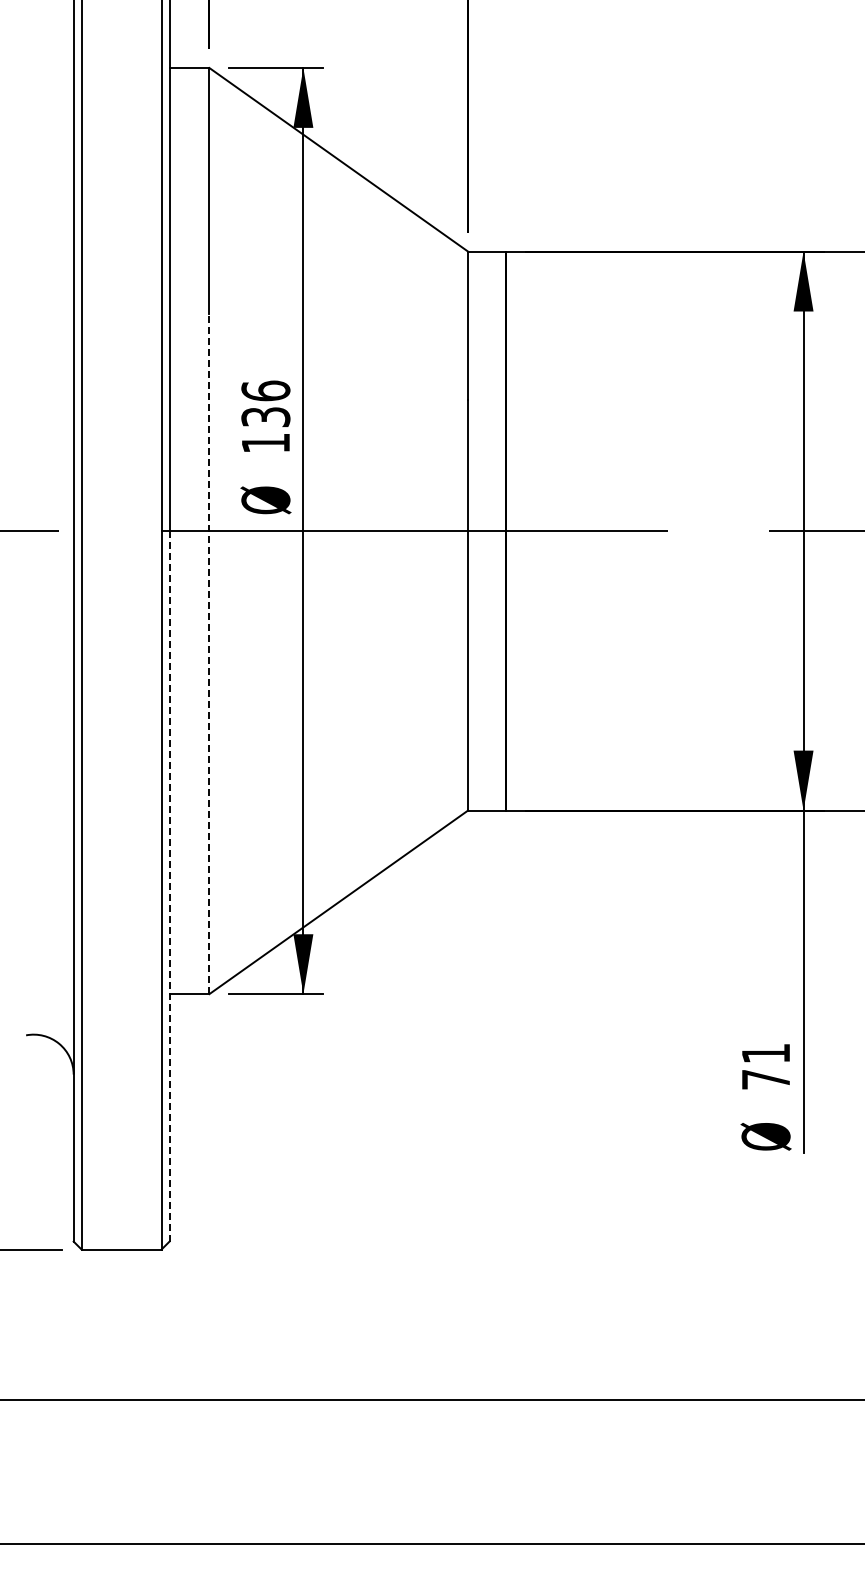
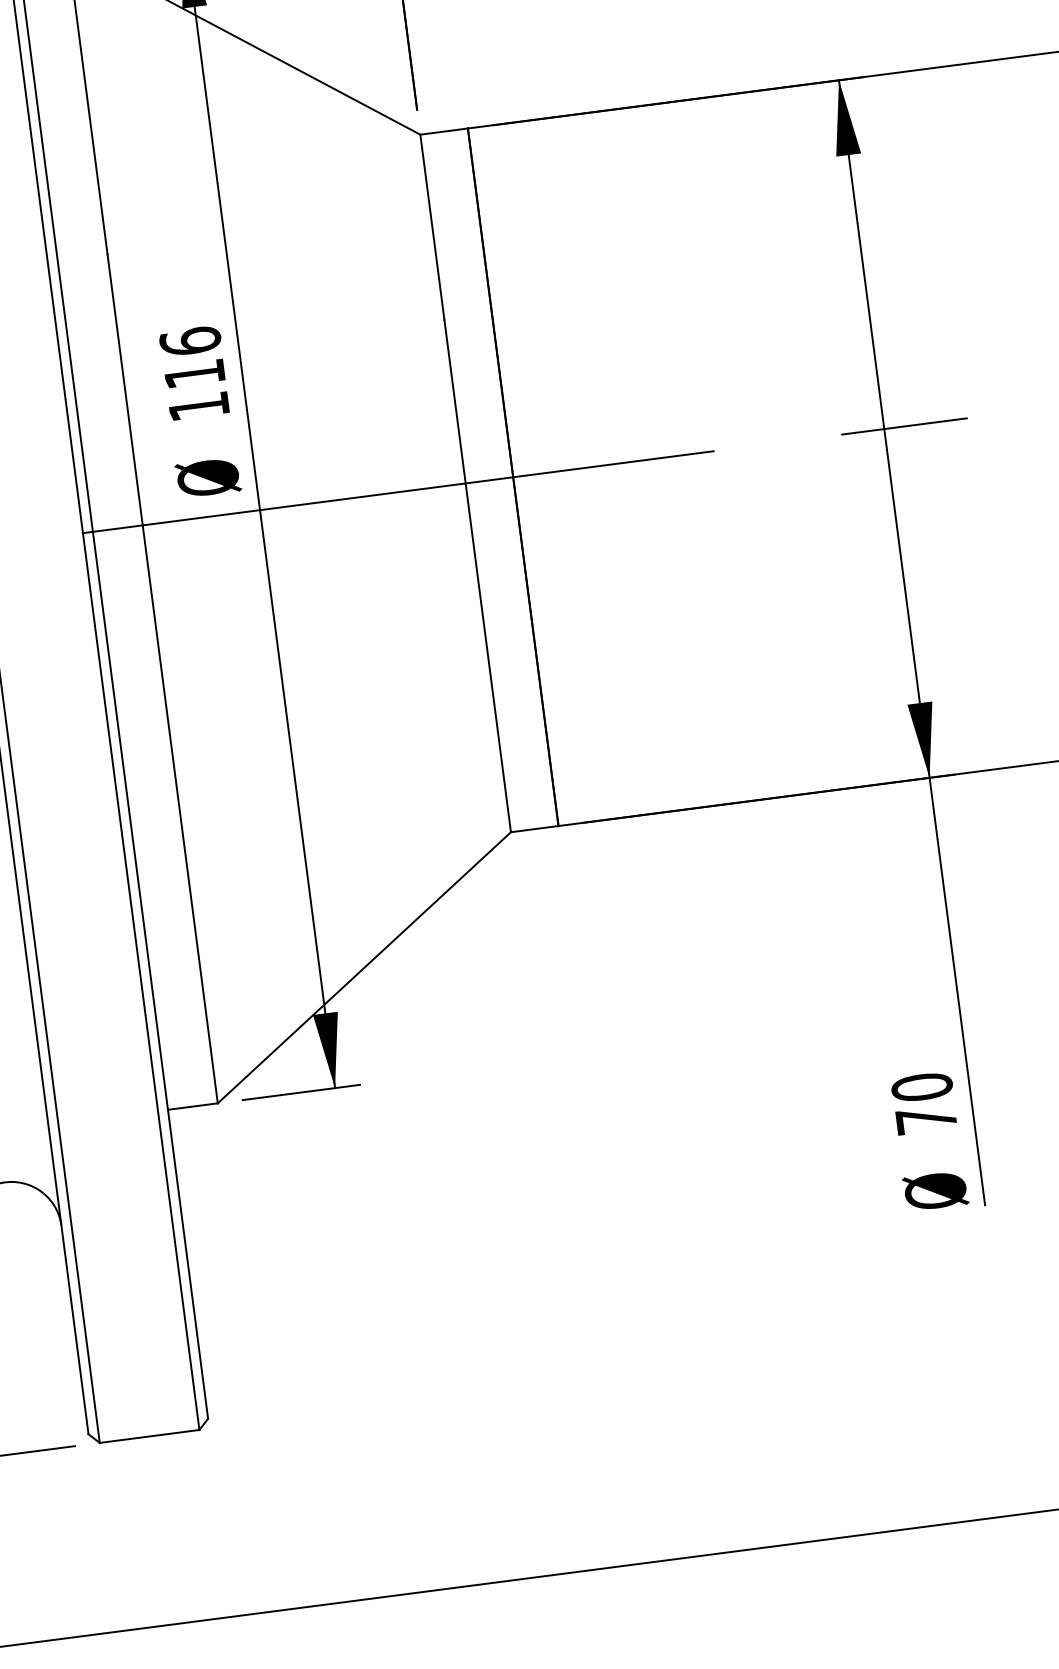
text: (265, 417) -> (194, 374), 136 -> 116
line: (209, 653) -> (162, 678), dashed -> solid
line: (169, 886) -> (150, 975), dashed -> solid
text: (765, 1053) -> (921, 1087), 71 -> 70

